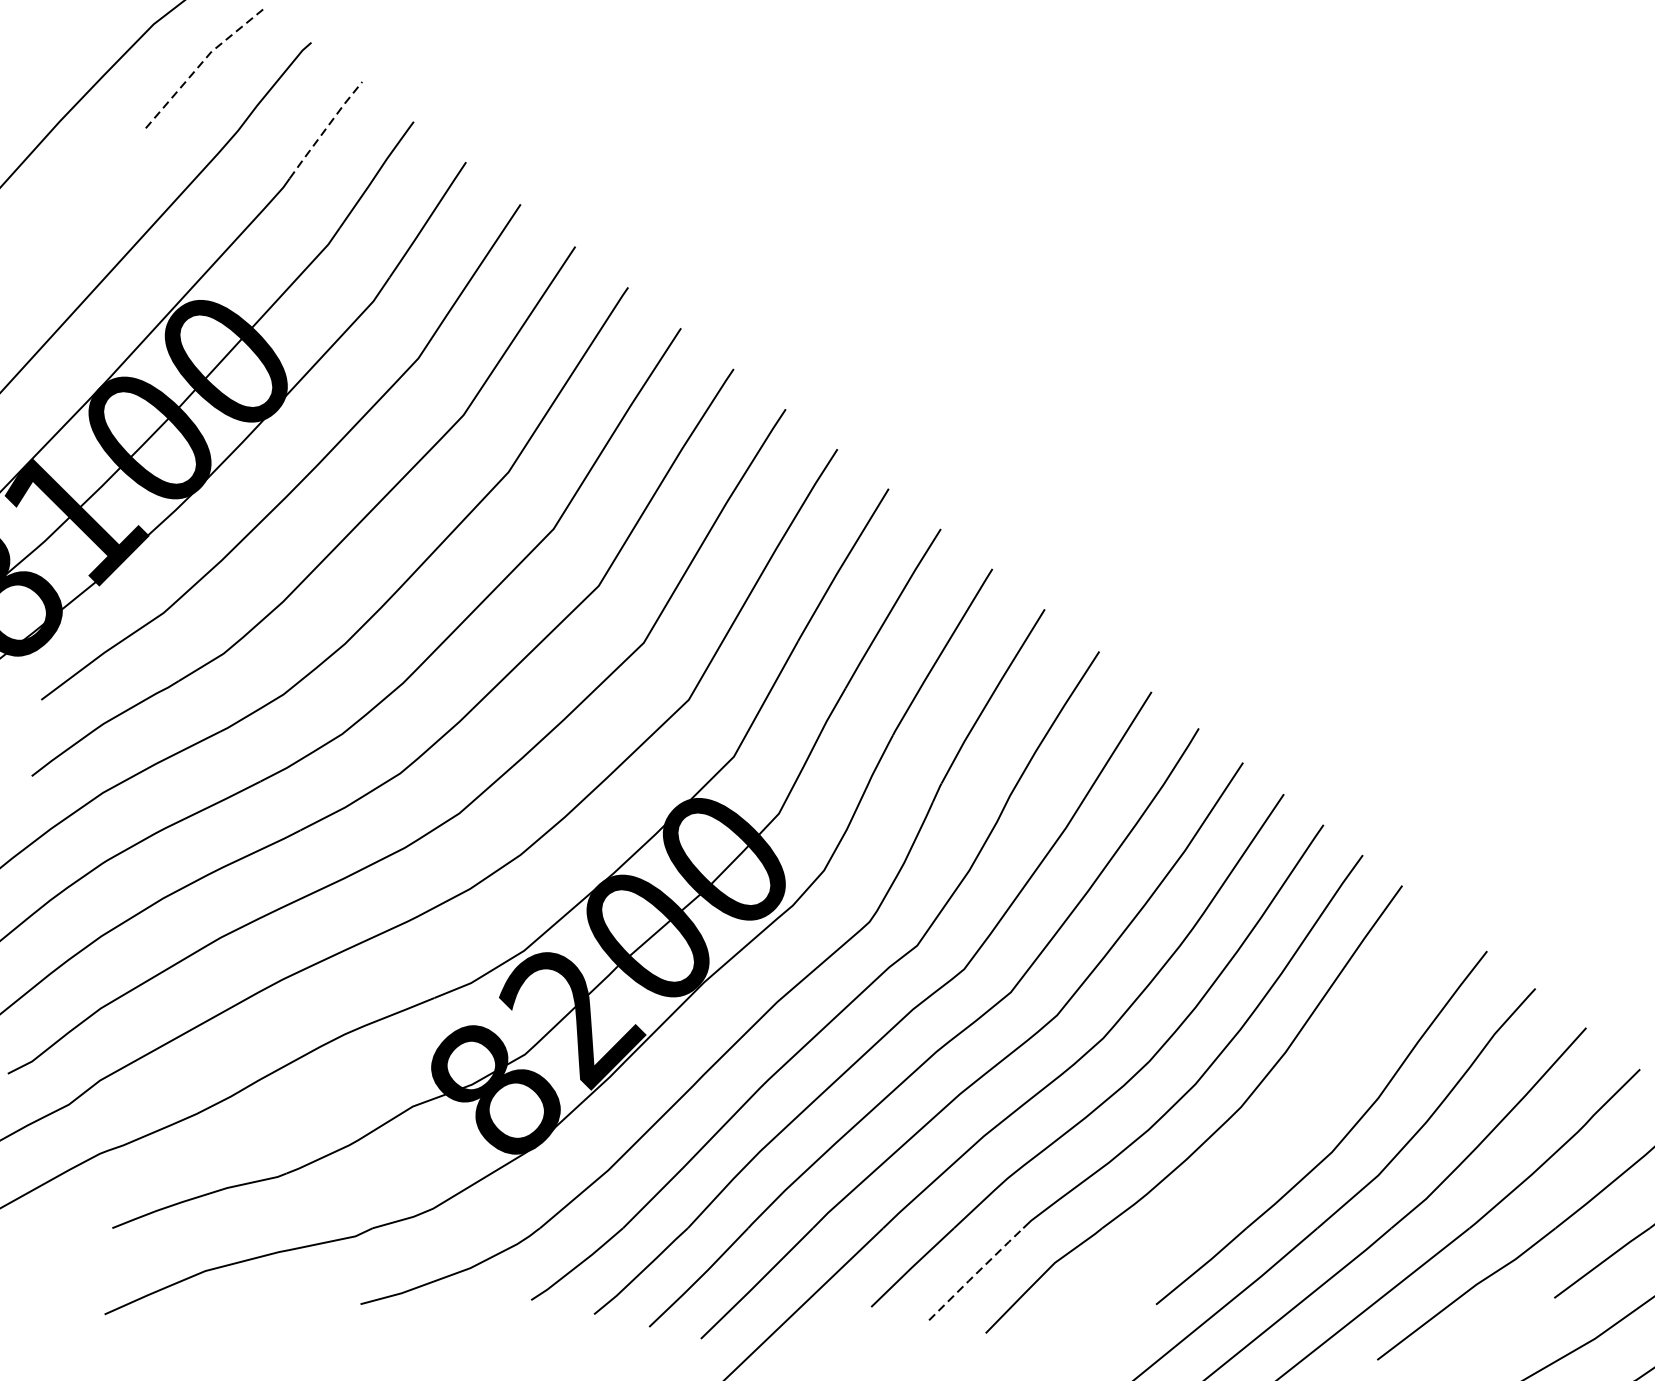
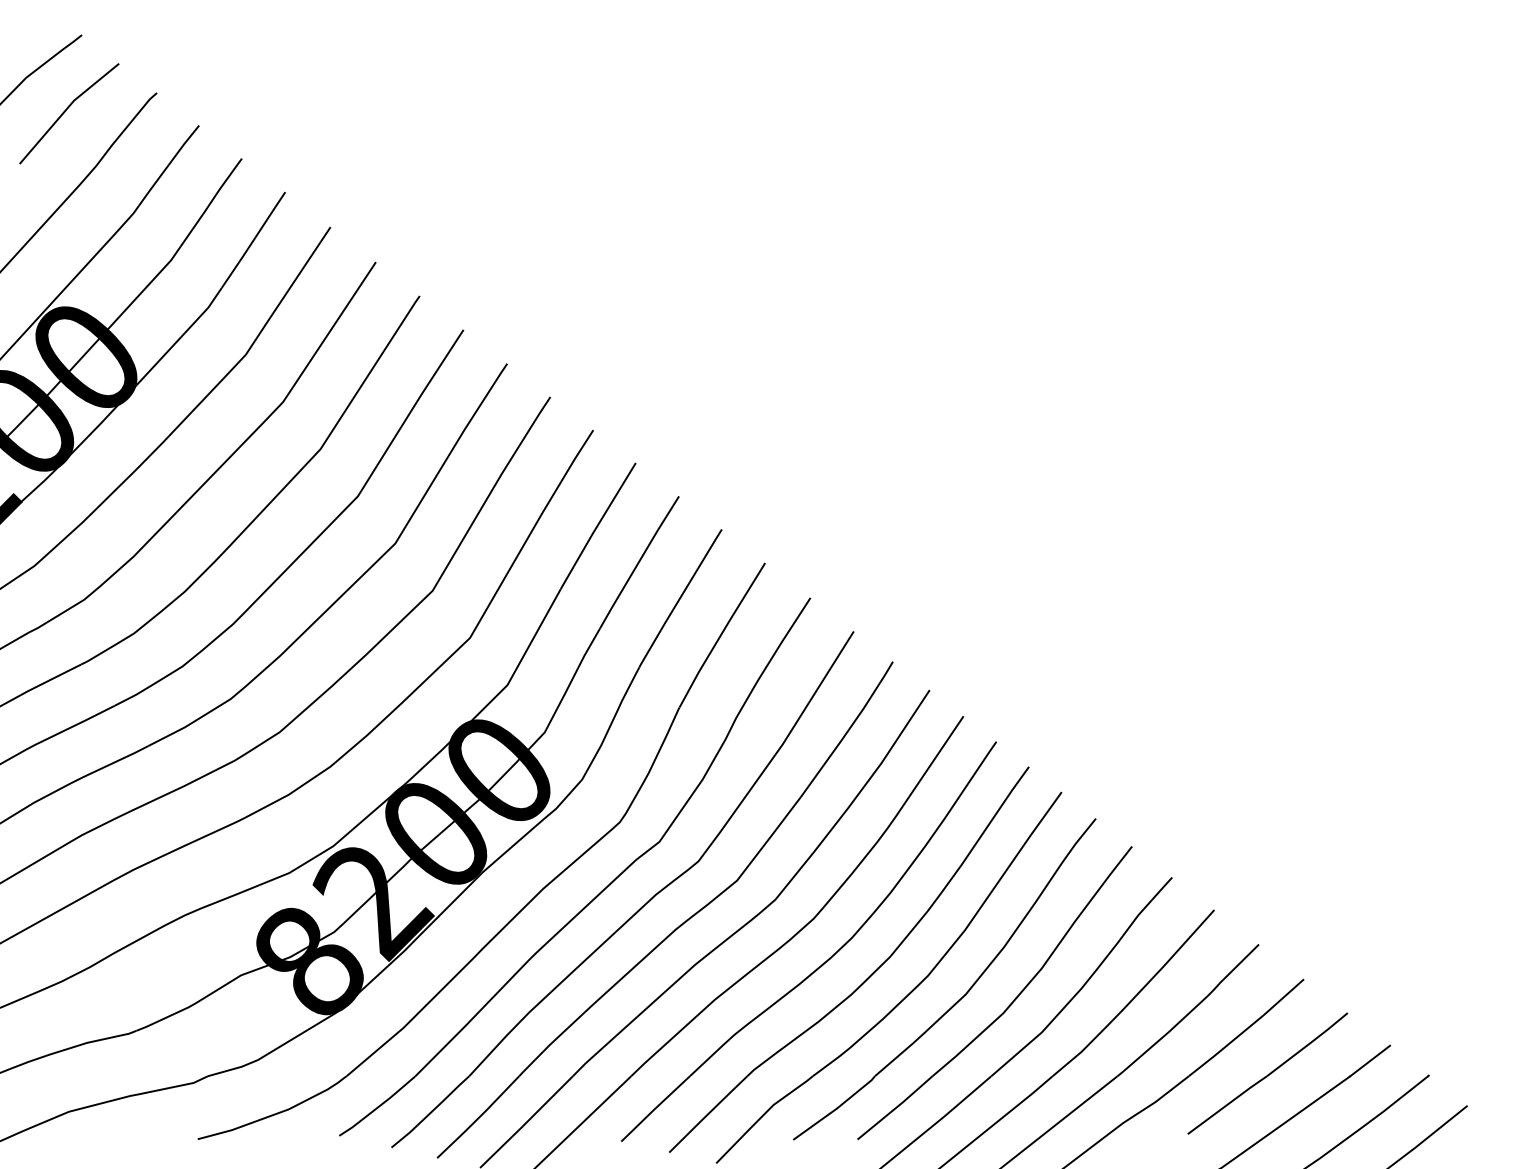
line: (202, 62) -> (66, 109), dashed -> solid
line: (325, 128) -> (168, 164), dashed -> solid
part: (1277, 1135) -> (958, 999), added
line: (976, 1273) -> (708, 1113), dashed -> solid

